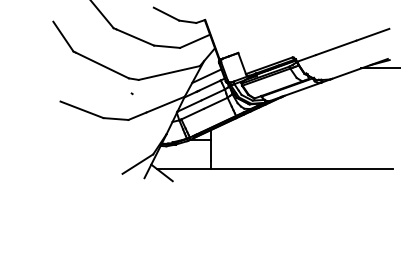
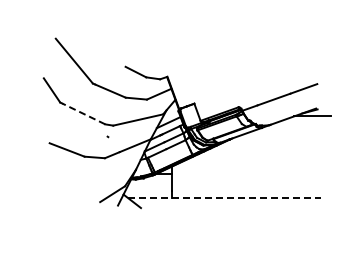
line: (102, 65) -> (83, 113), solid -> dashed
line: (275, 168) -> (224, 197), solid -> dashed

